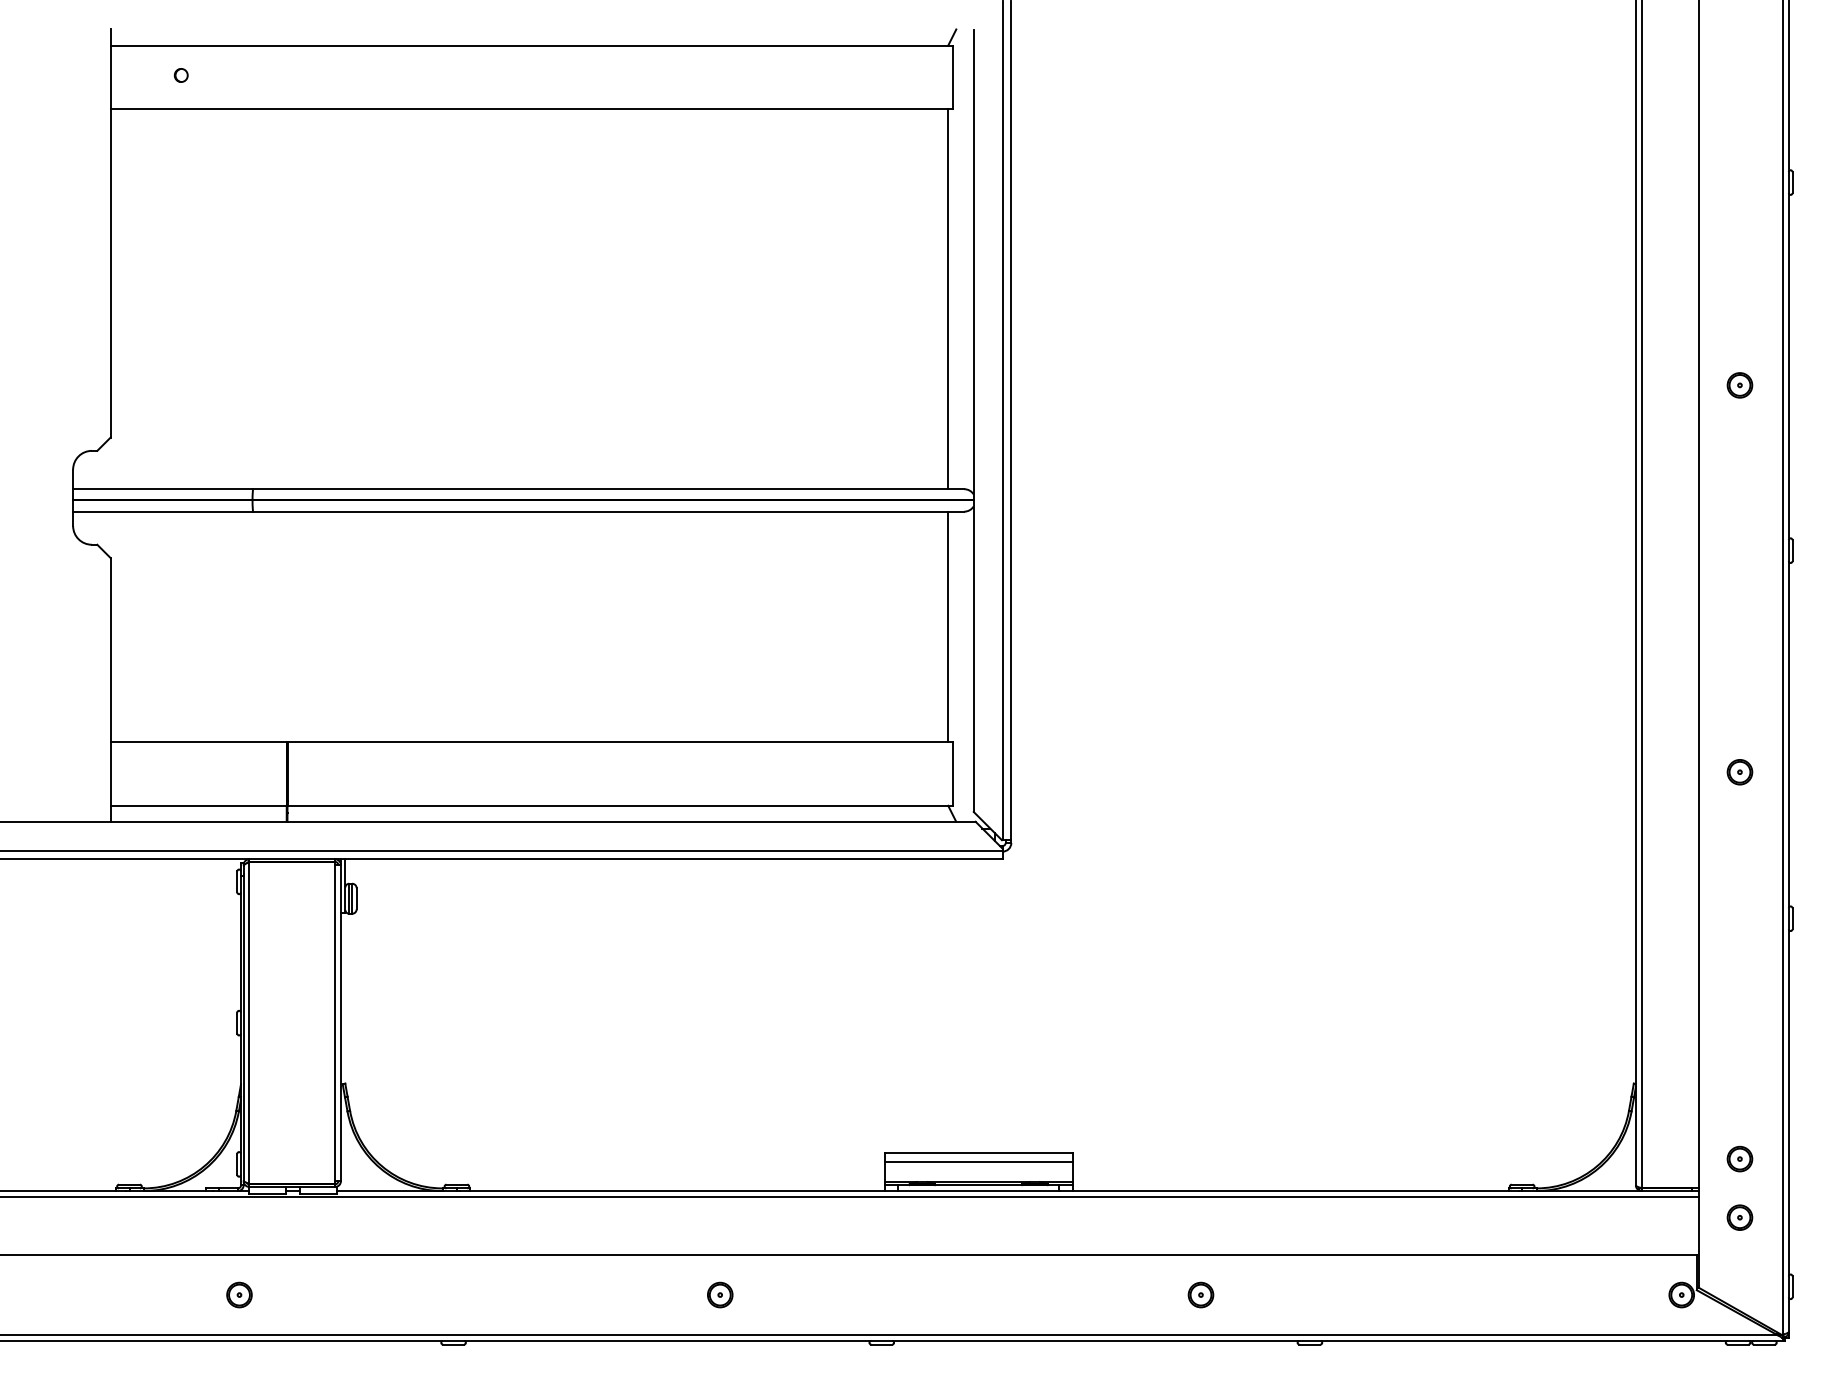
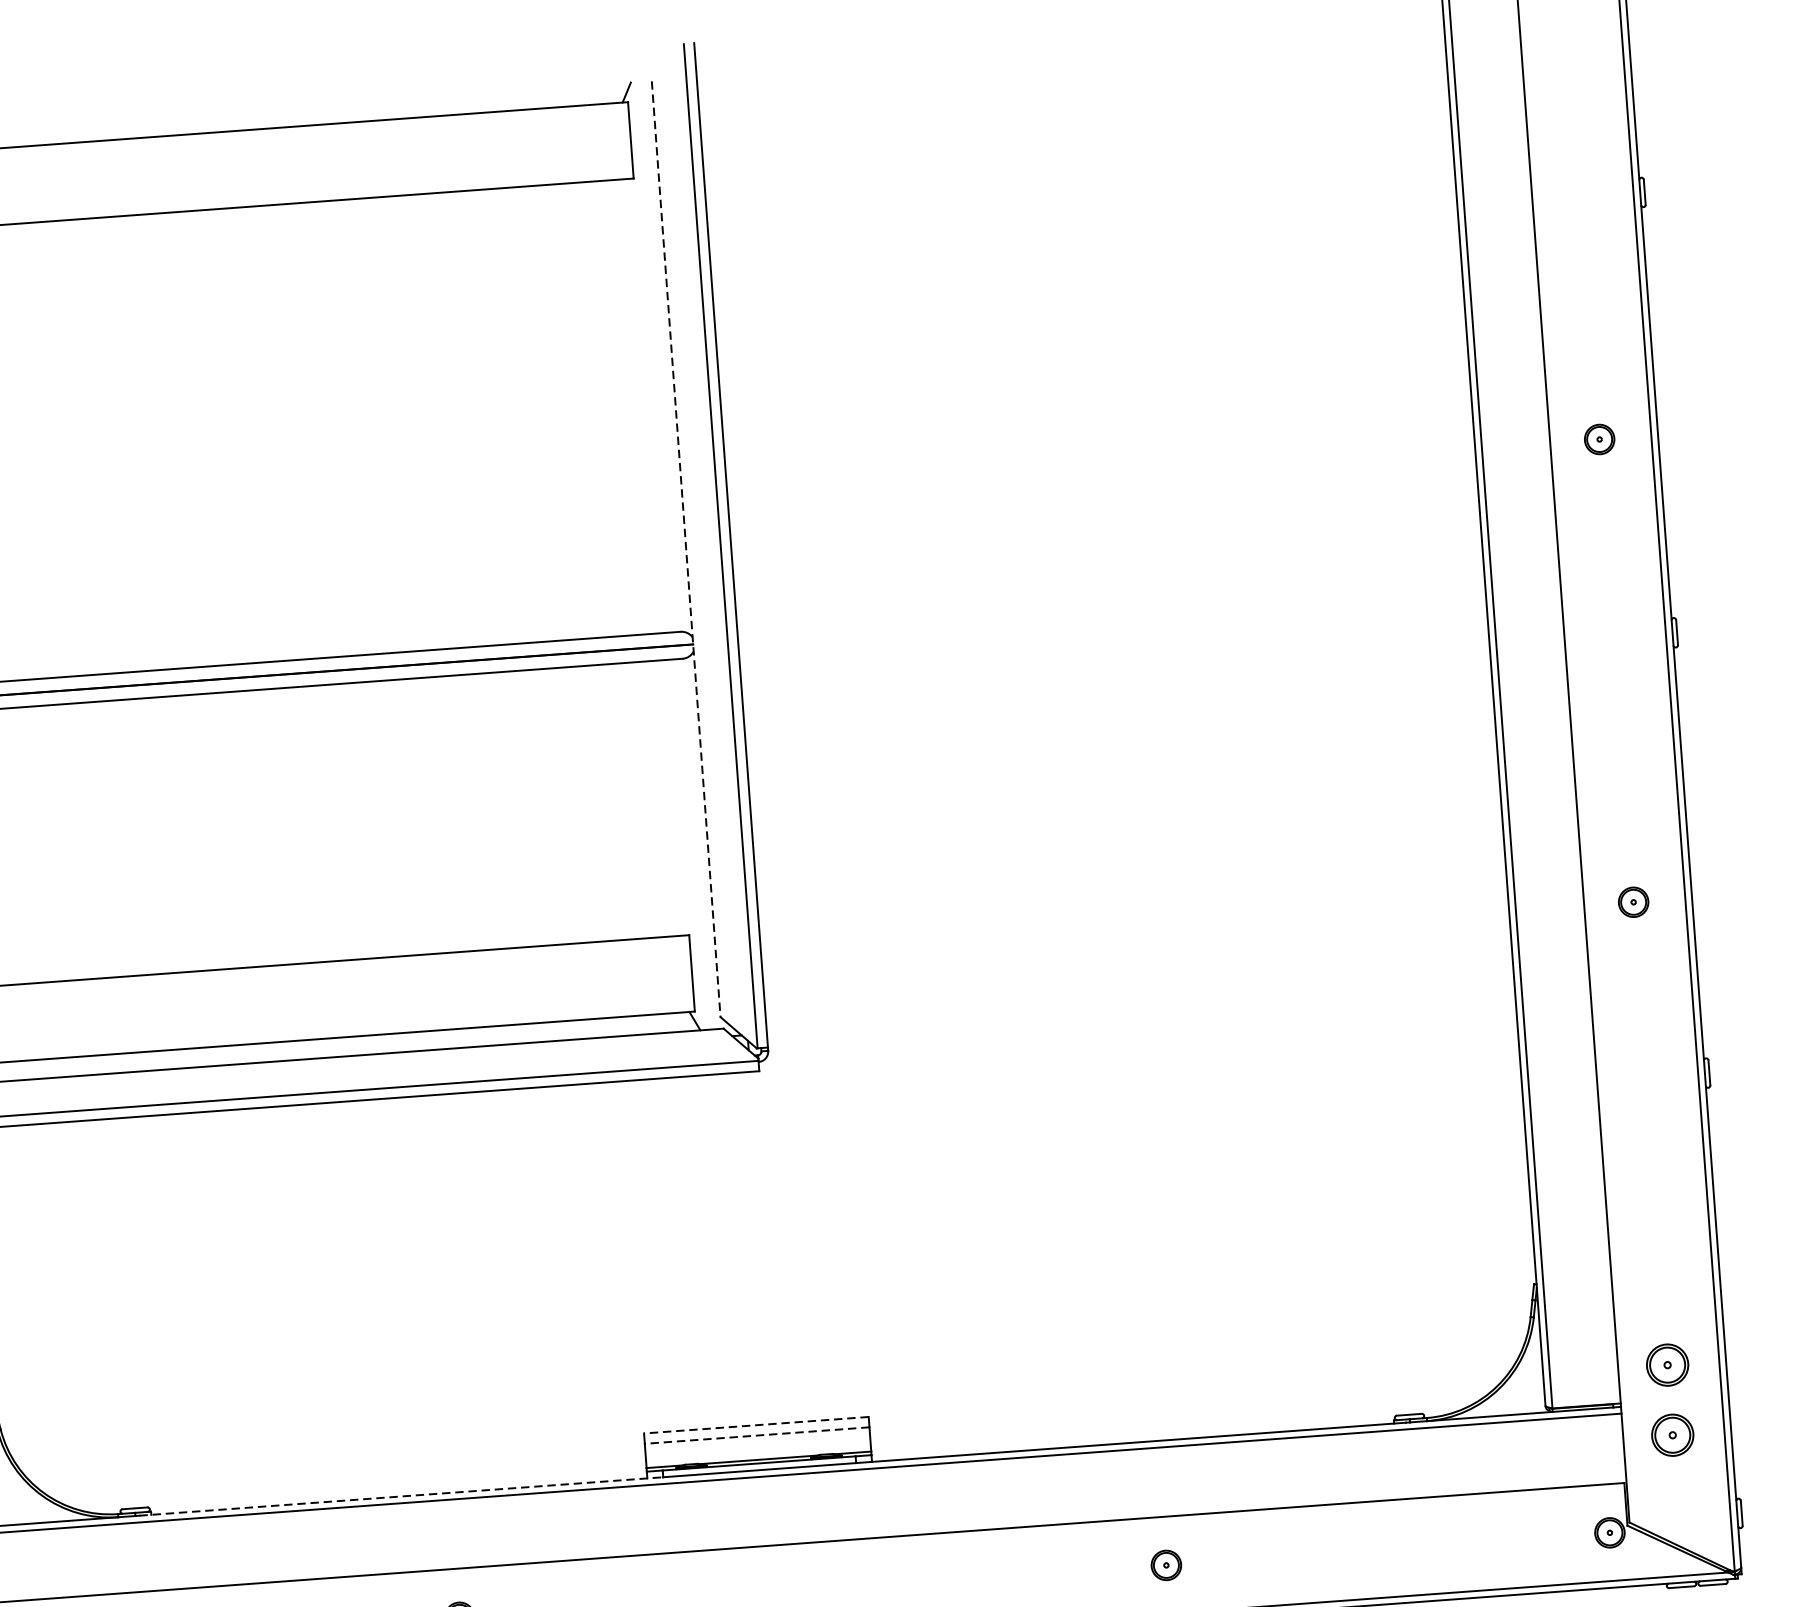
line: (948, 299) -> (645, 406), removed
line: (973, 421) -> (685, 550), solid -> dashed
line: (948, 626) -> (674, 797), removed
line: (978, 1153) -> (756, 1425), solid -> dashed
part: (1739, 1158) -> (1667, 1364), size x1.4
line: (978, 1162) -> (756, 1436), solid -> dashed
line: (678, 1191) -> (400, 1497), solid -> dashed
part: (1739, 1217) -> (1672, 1434), size x1.4
part: (1200, 1294) -> (1165, 1564), moved

